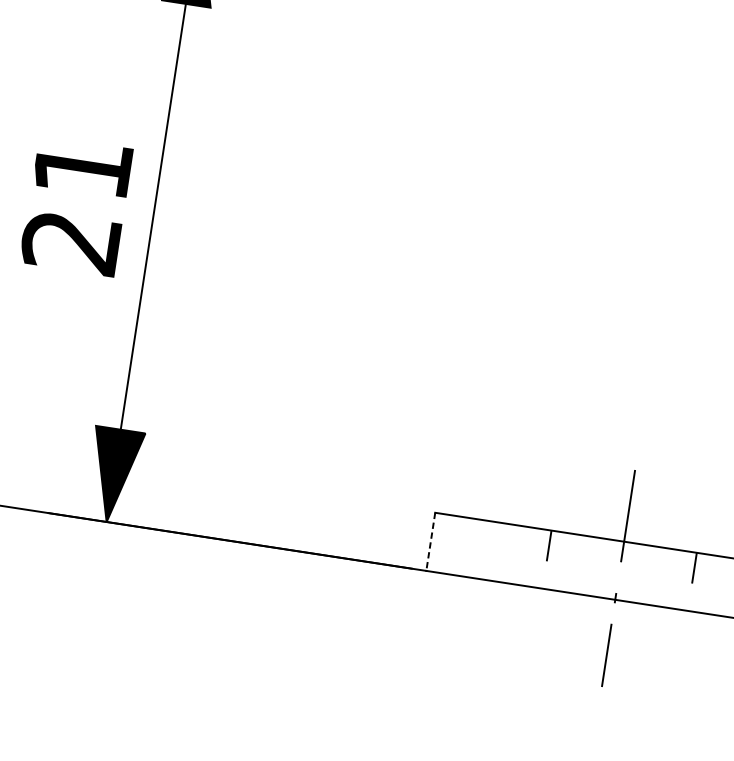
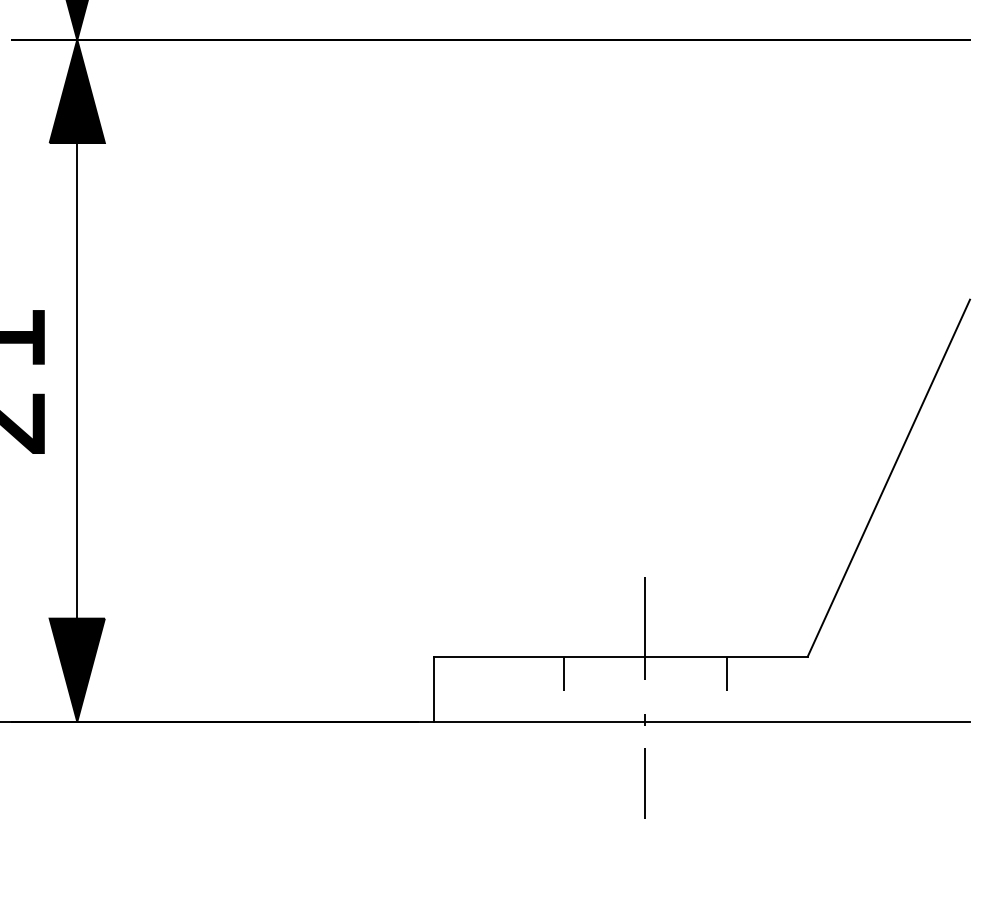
line: (430, 542) -> (434, 689), dashed -> solid

